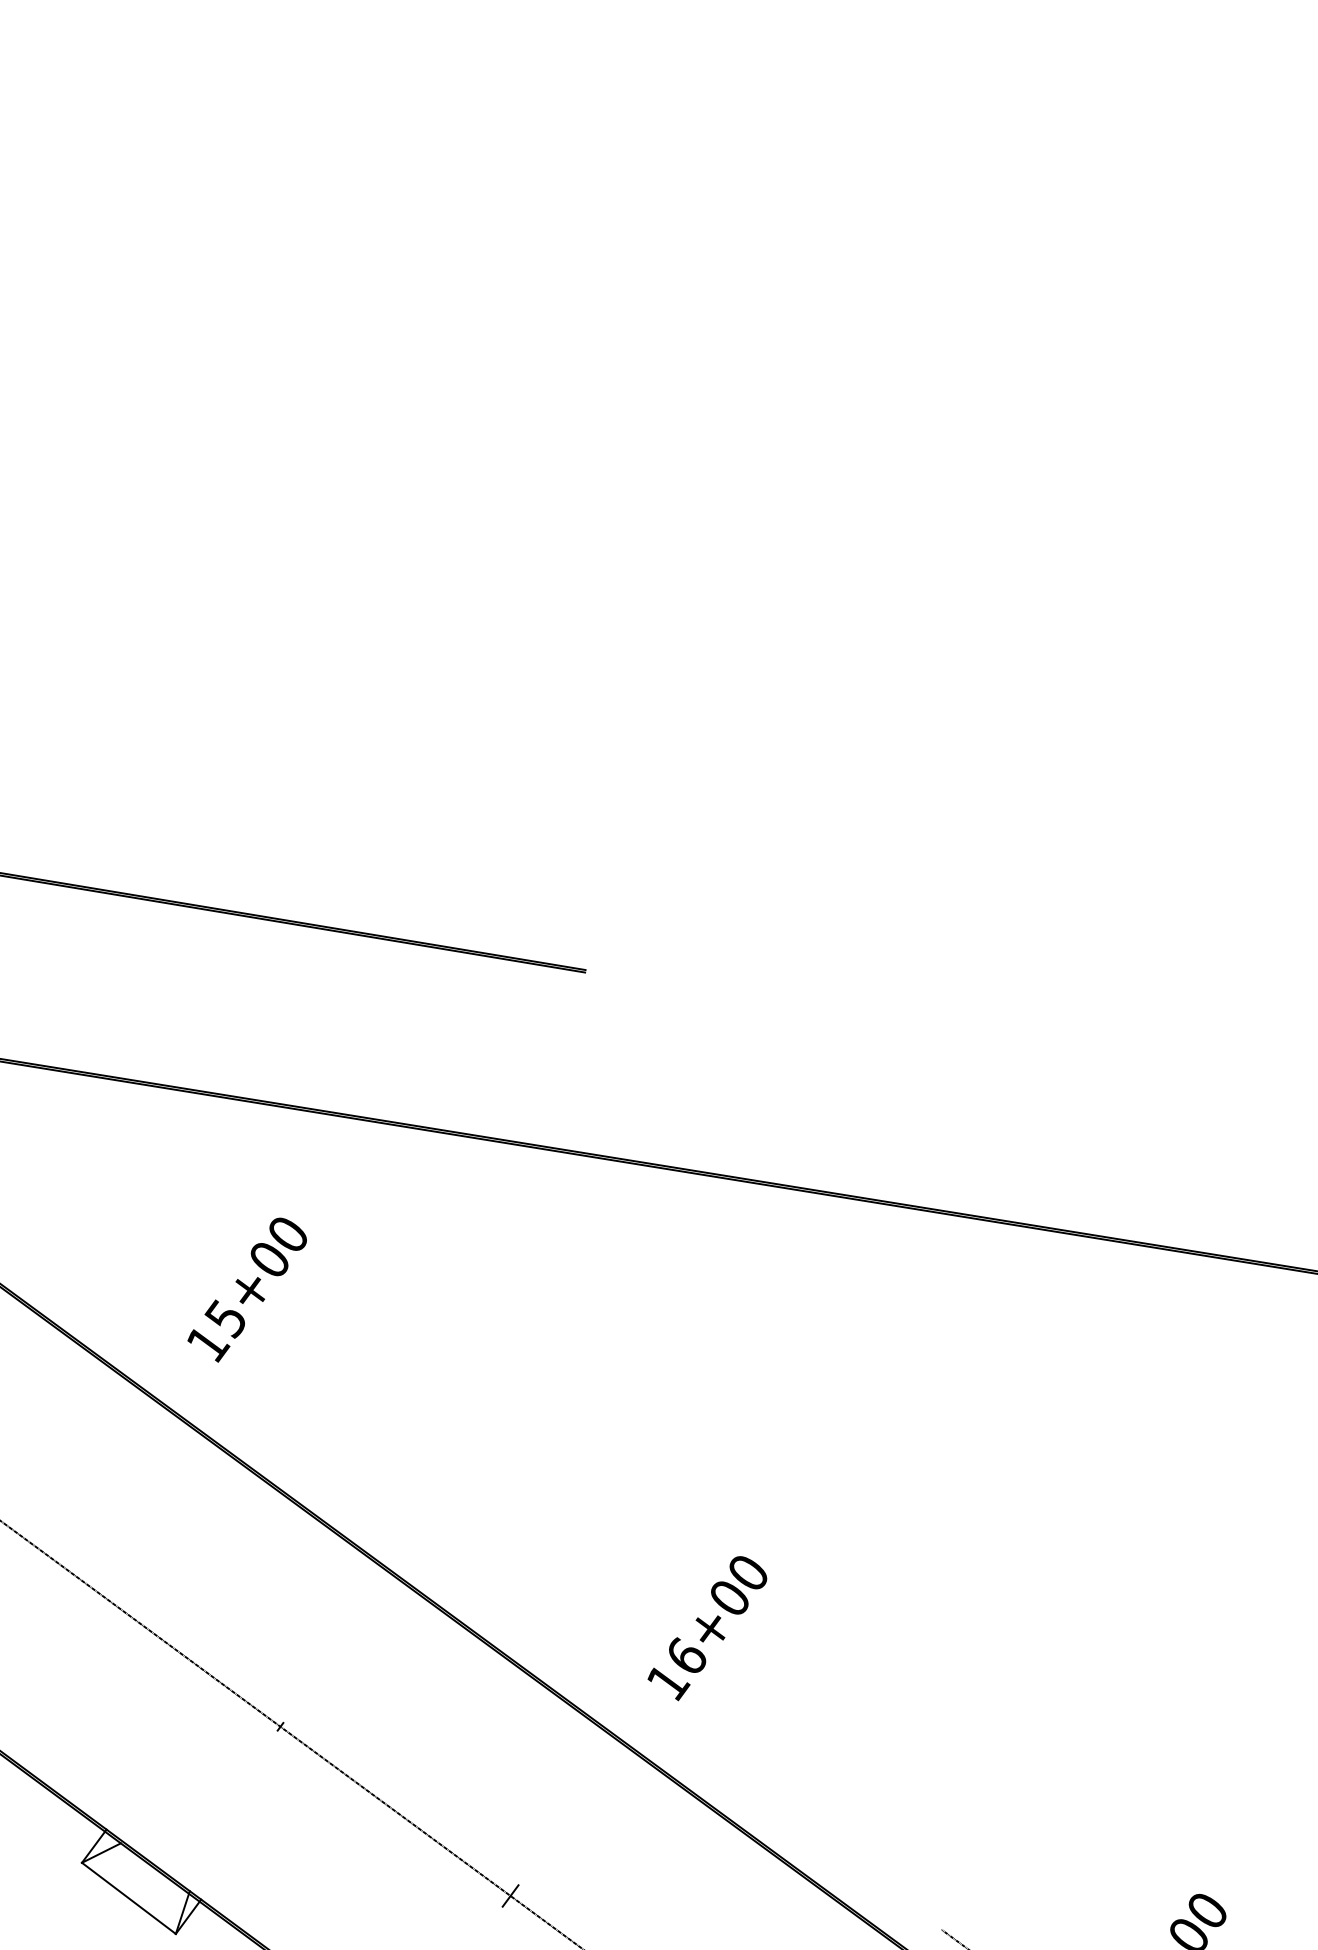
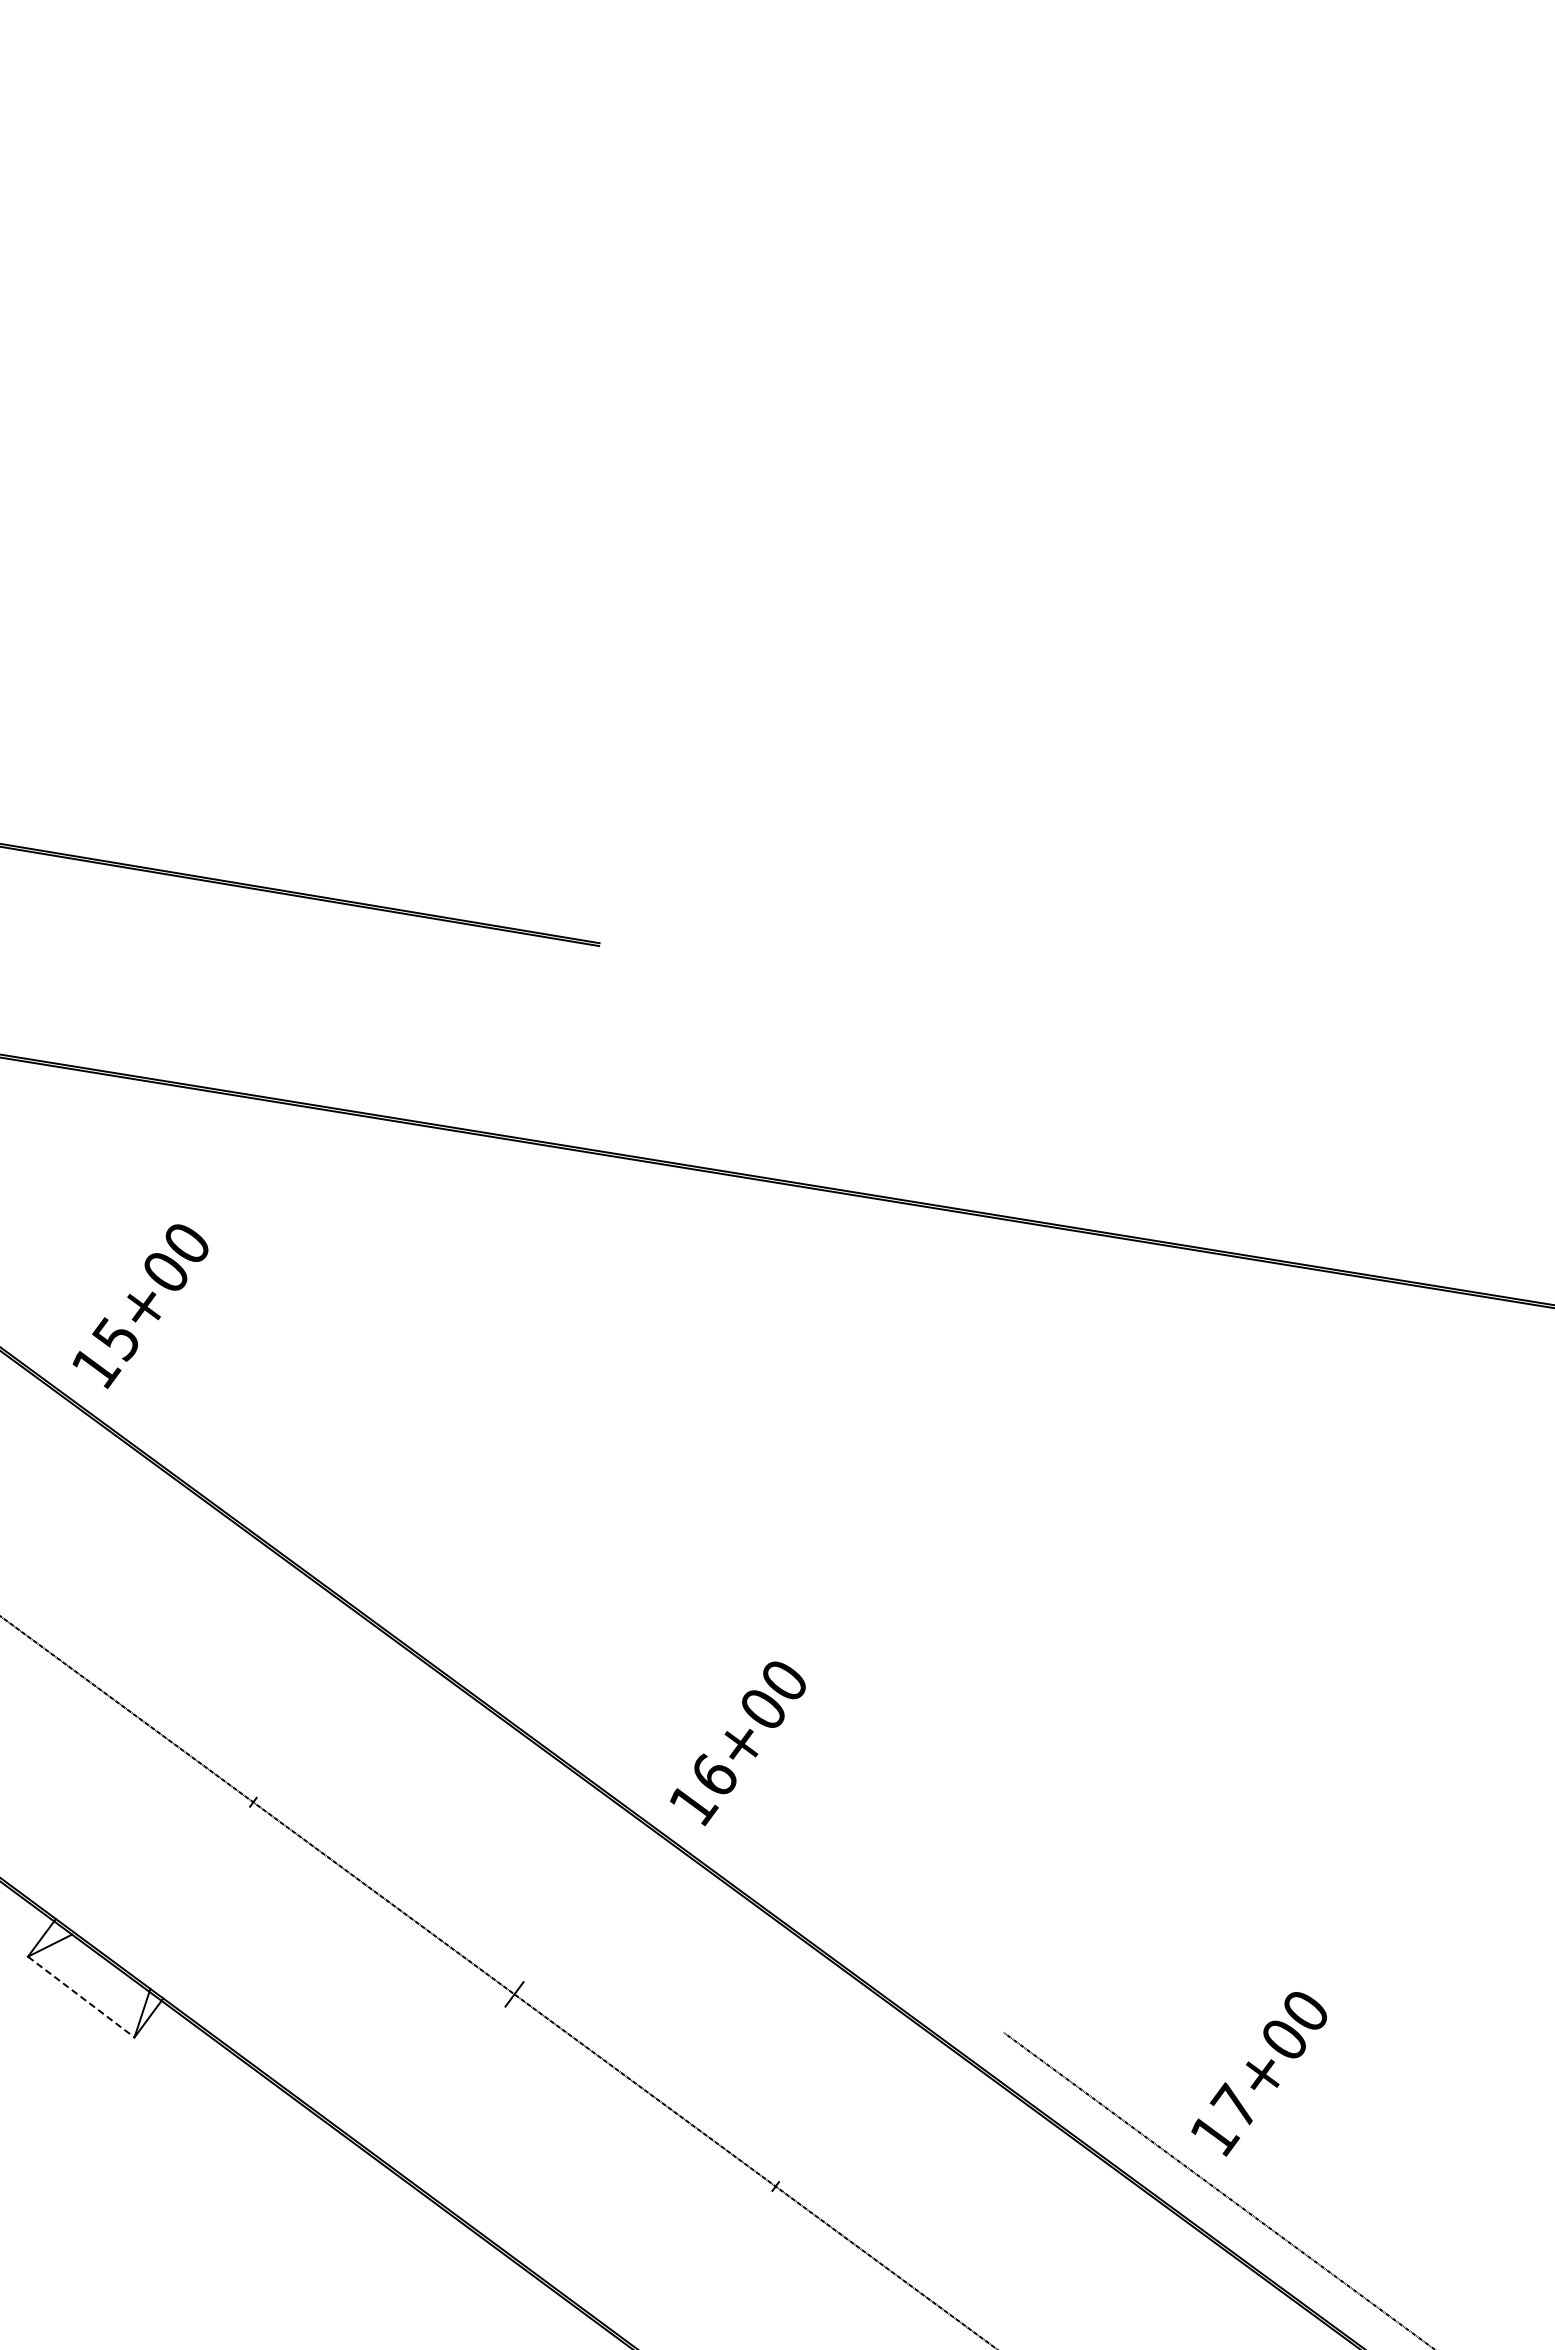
text: (247, 1290) -> (140, 1306), moved
text: (707, 1628) -> (737, 1743), moved
line: (129, 1898) -> (81, 1997), solid -> dashed

